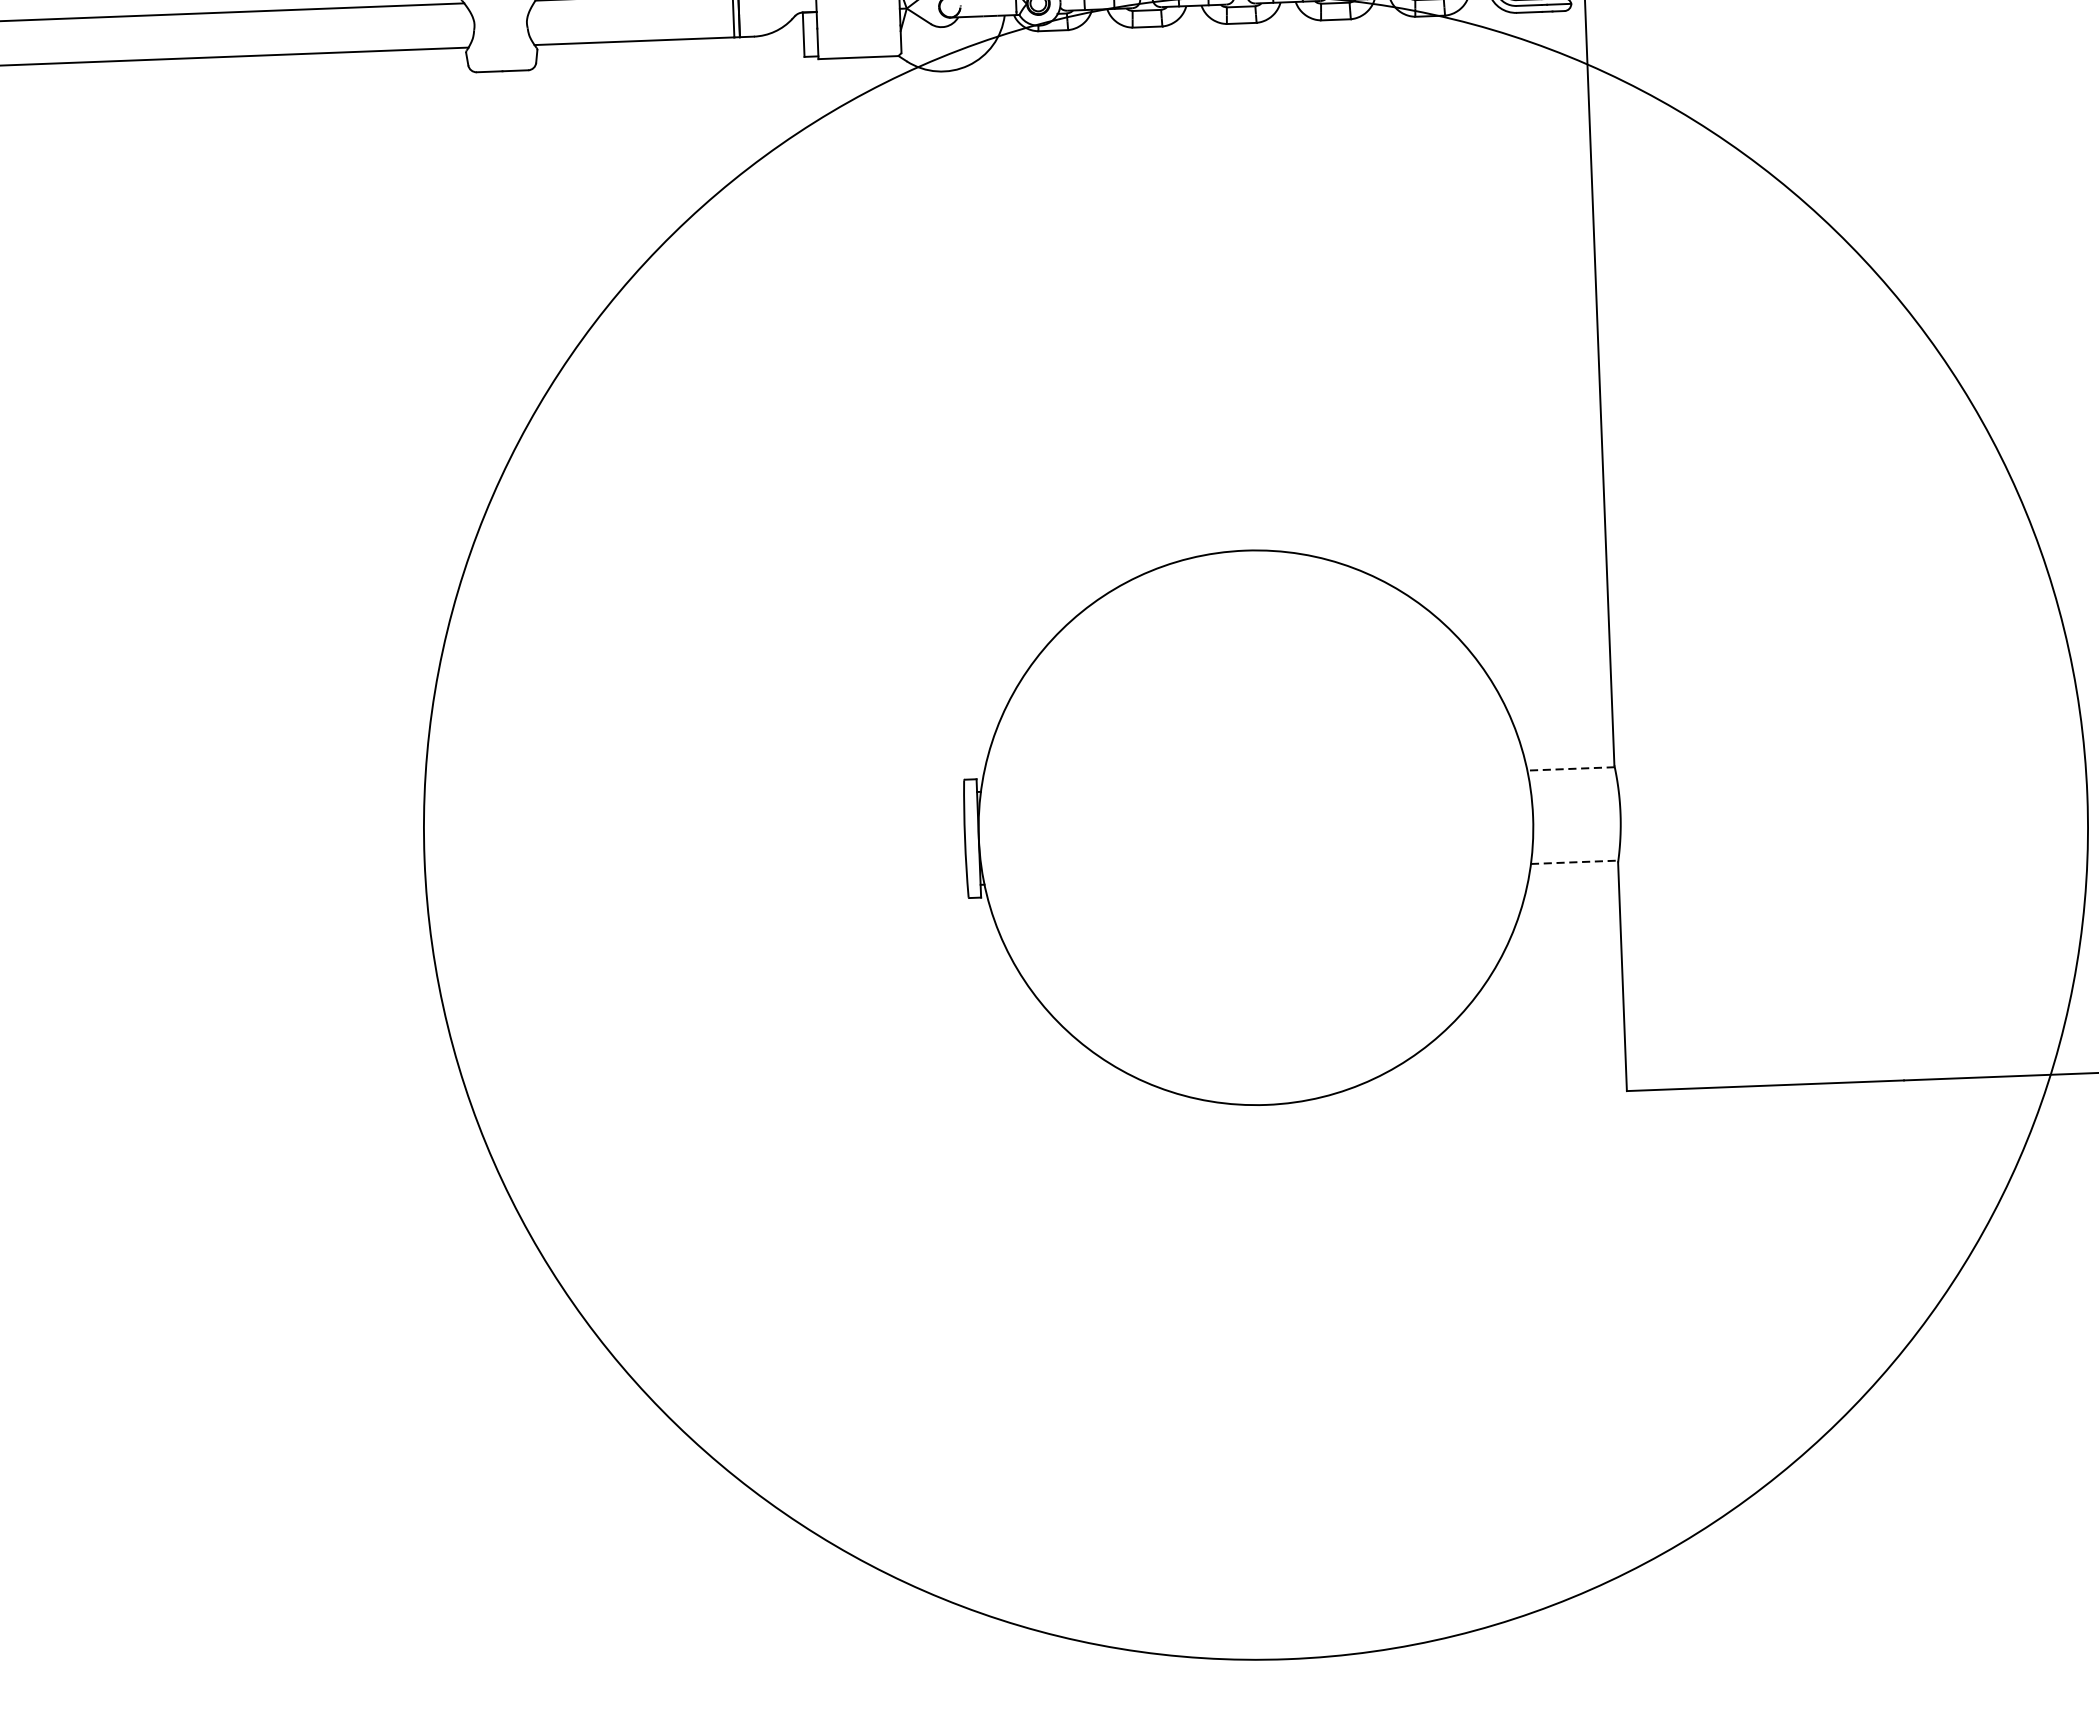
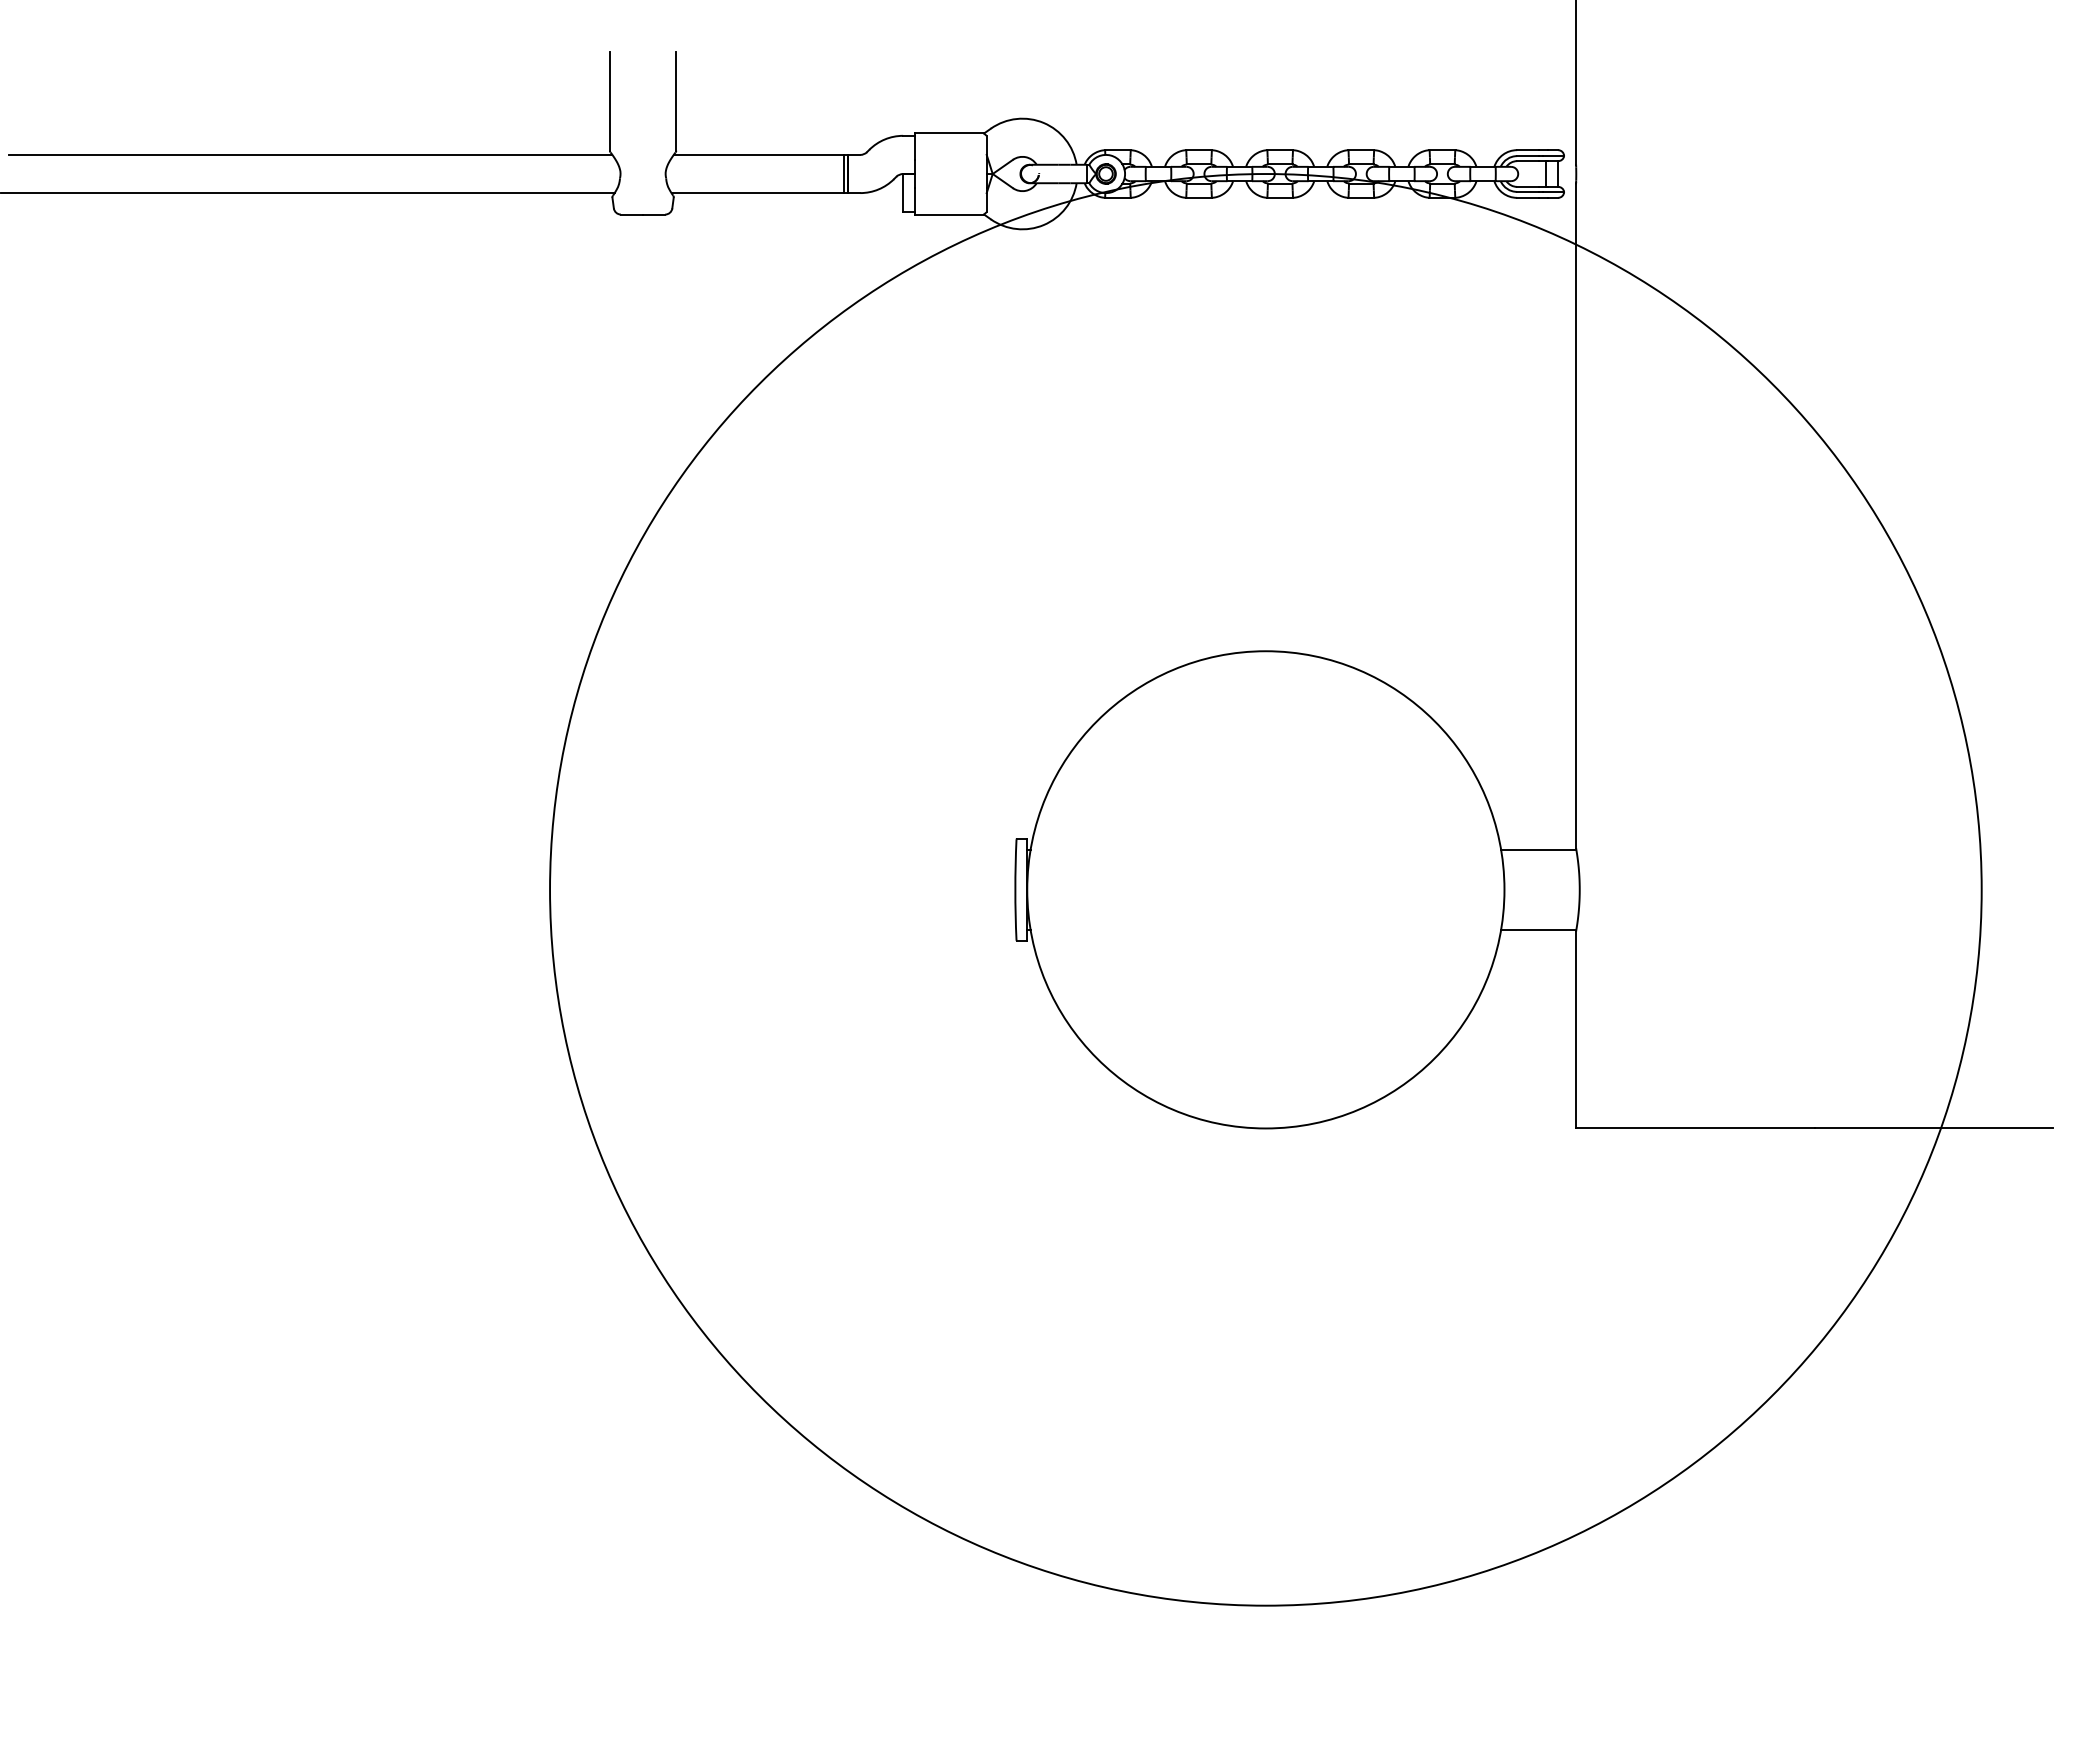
line: (1570, 768) -> (1538, 849), dashed -> solid
line: (1574, 862) -> (1538, 930), dashed -> solid

